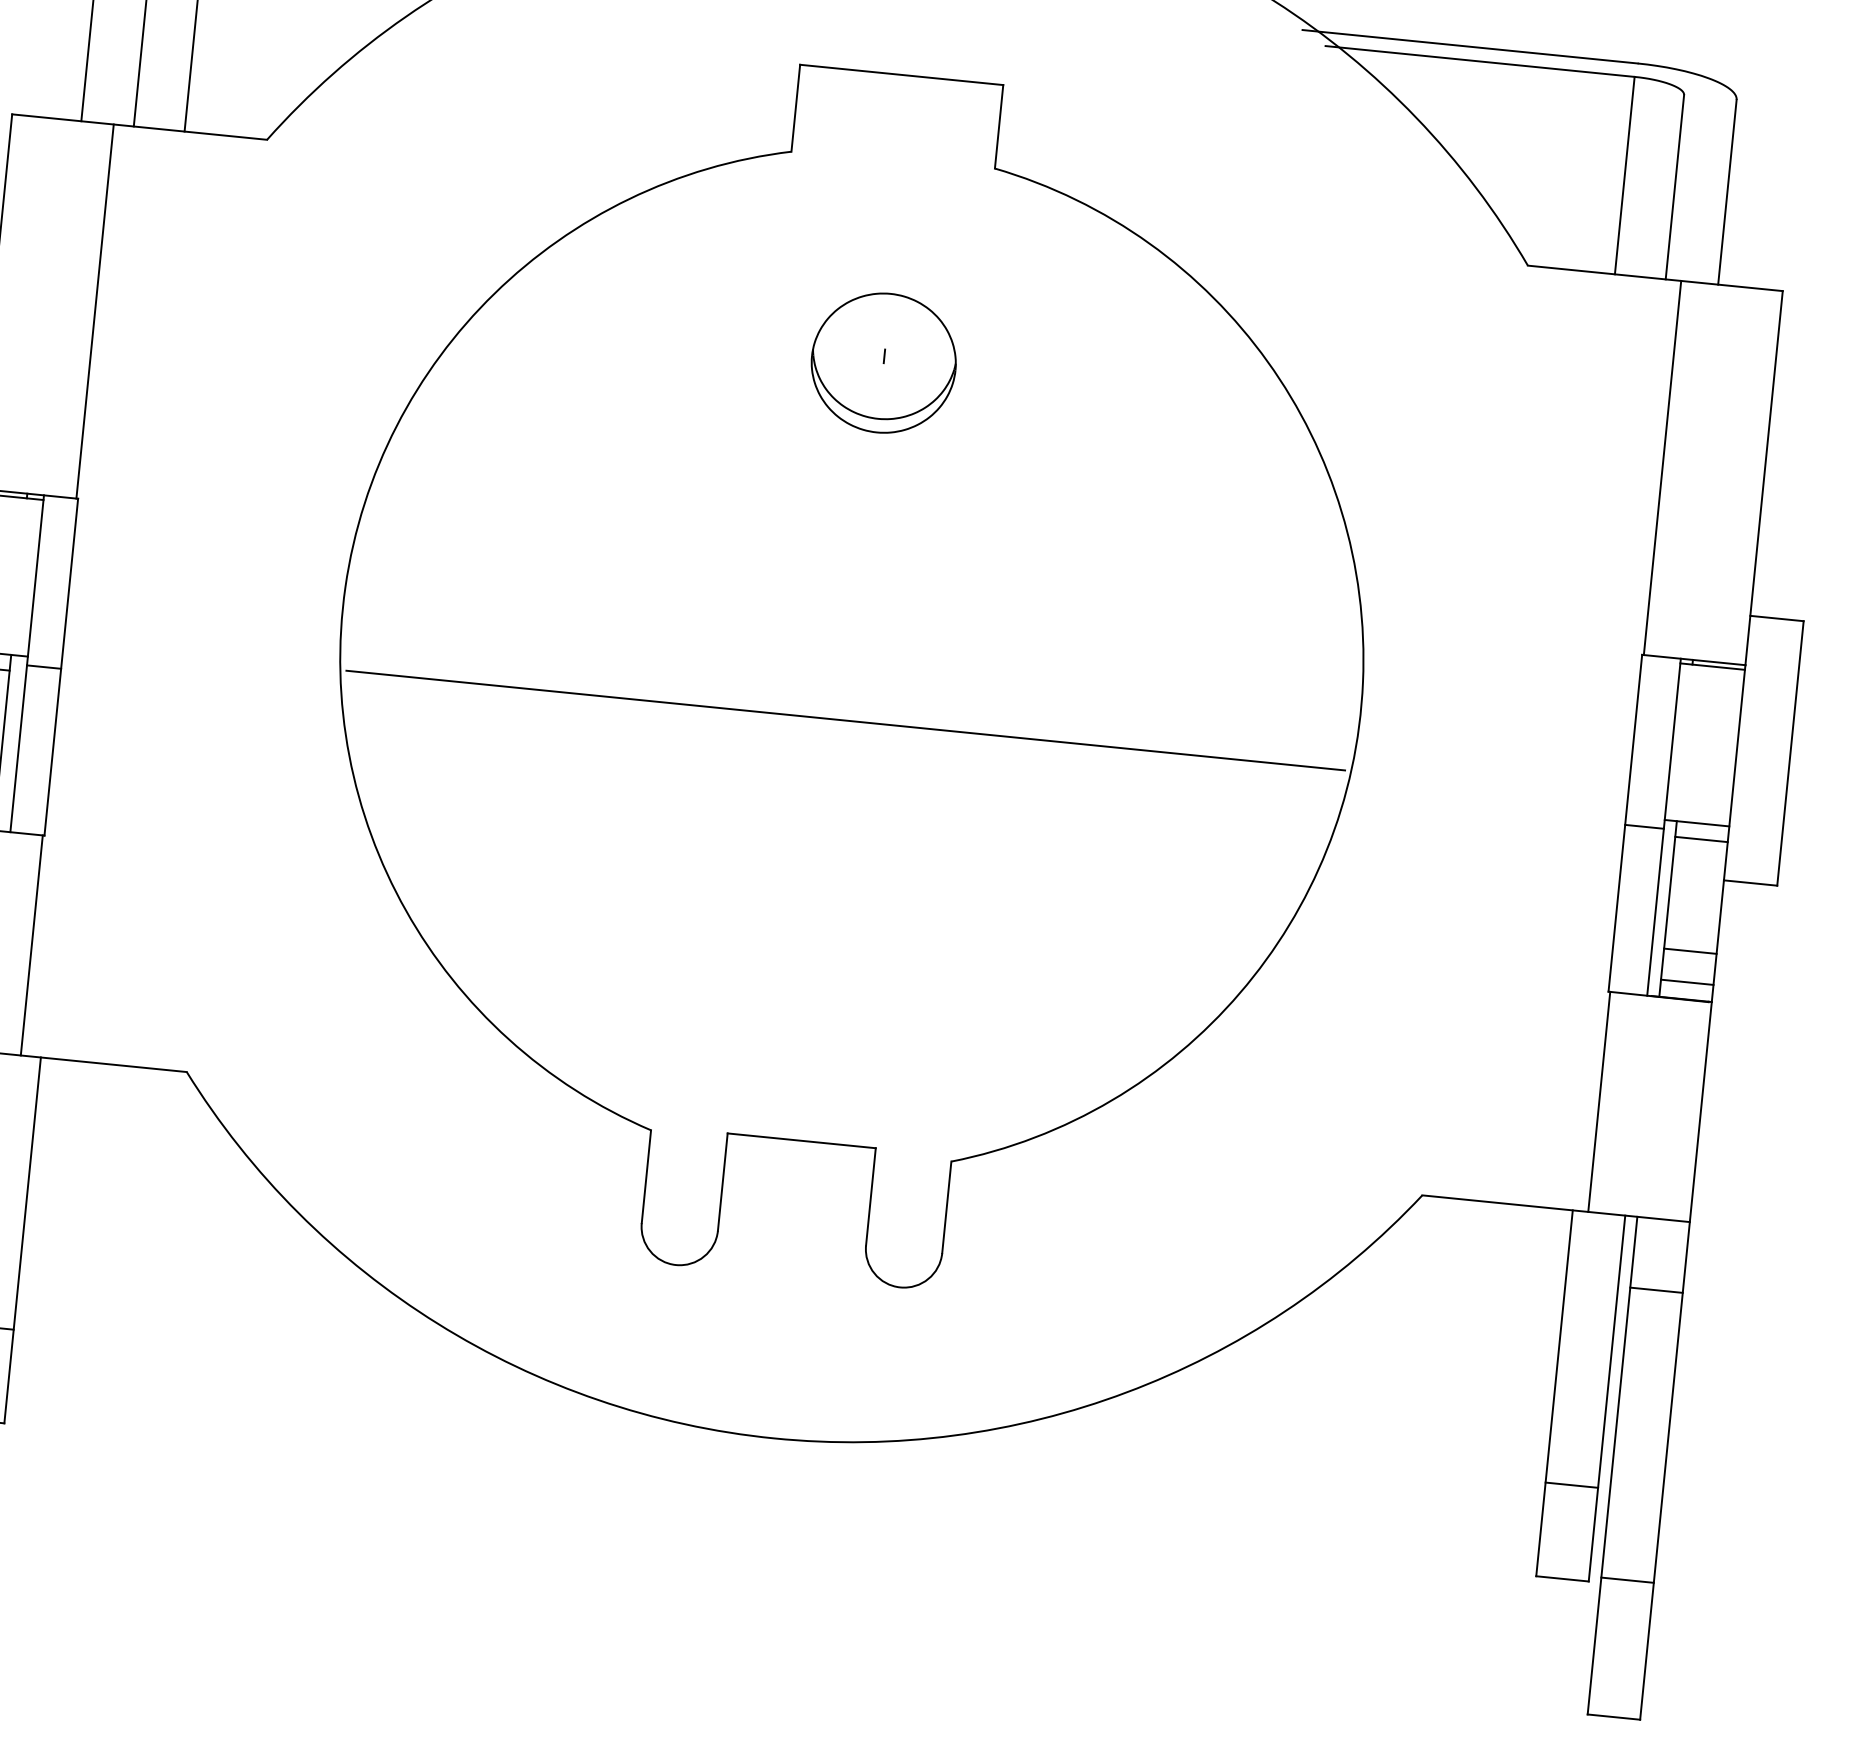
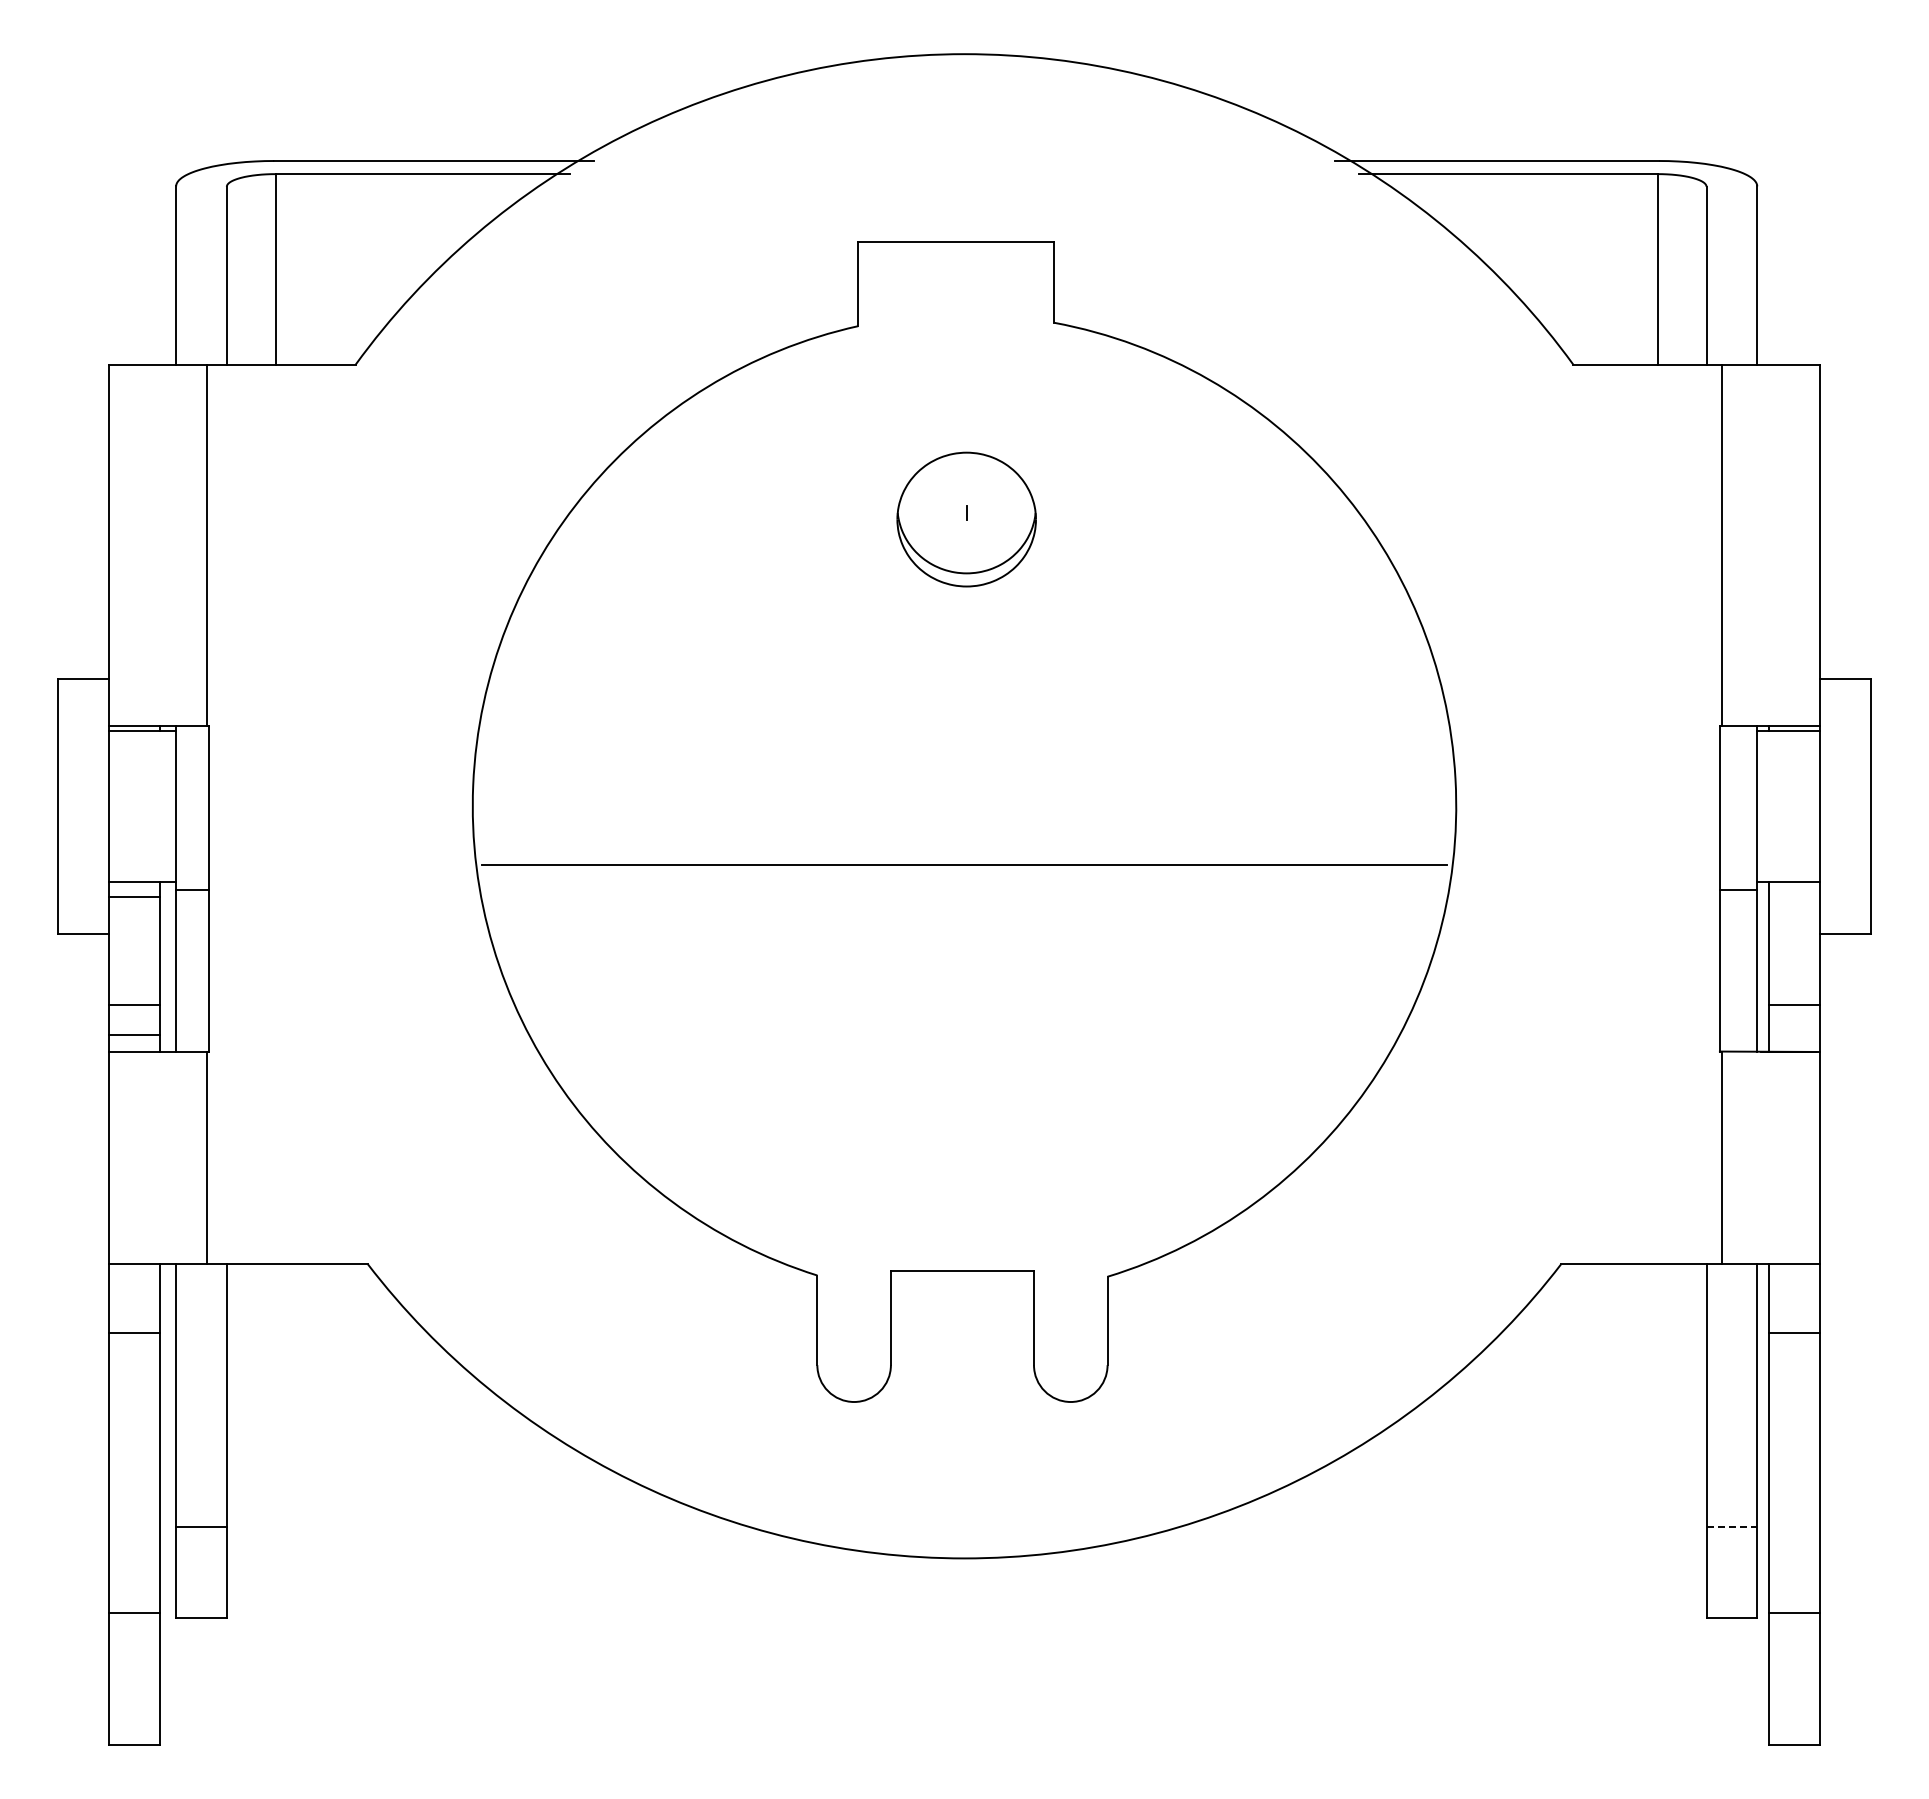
line: (1700, 839) -> (1793, 897), removed
line: (1686, 982) -> (1793, 1035), removed
line: (1572, 1485) -> (1732, 1527), solid -> dashed

